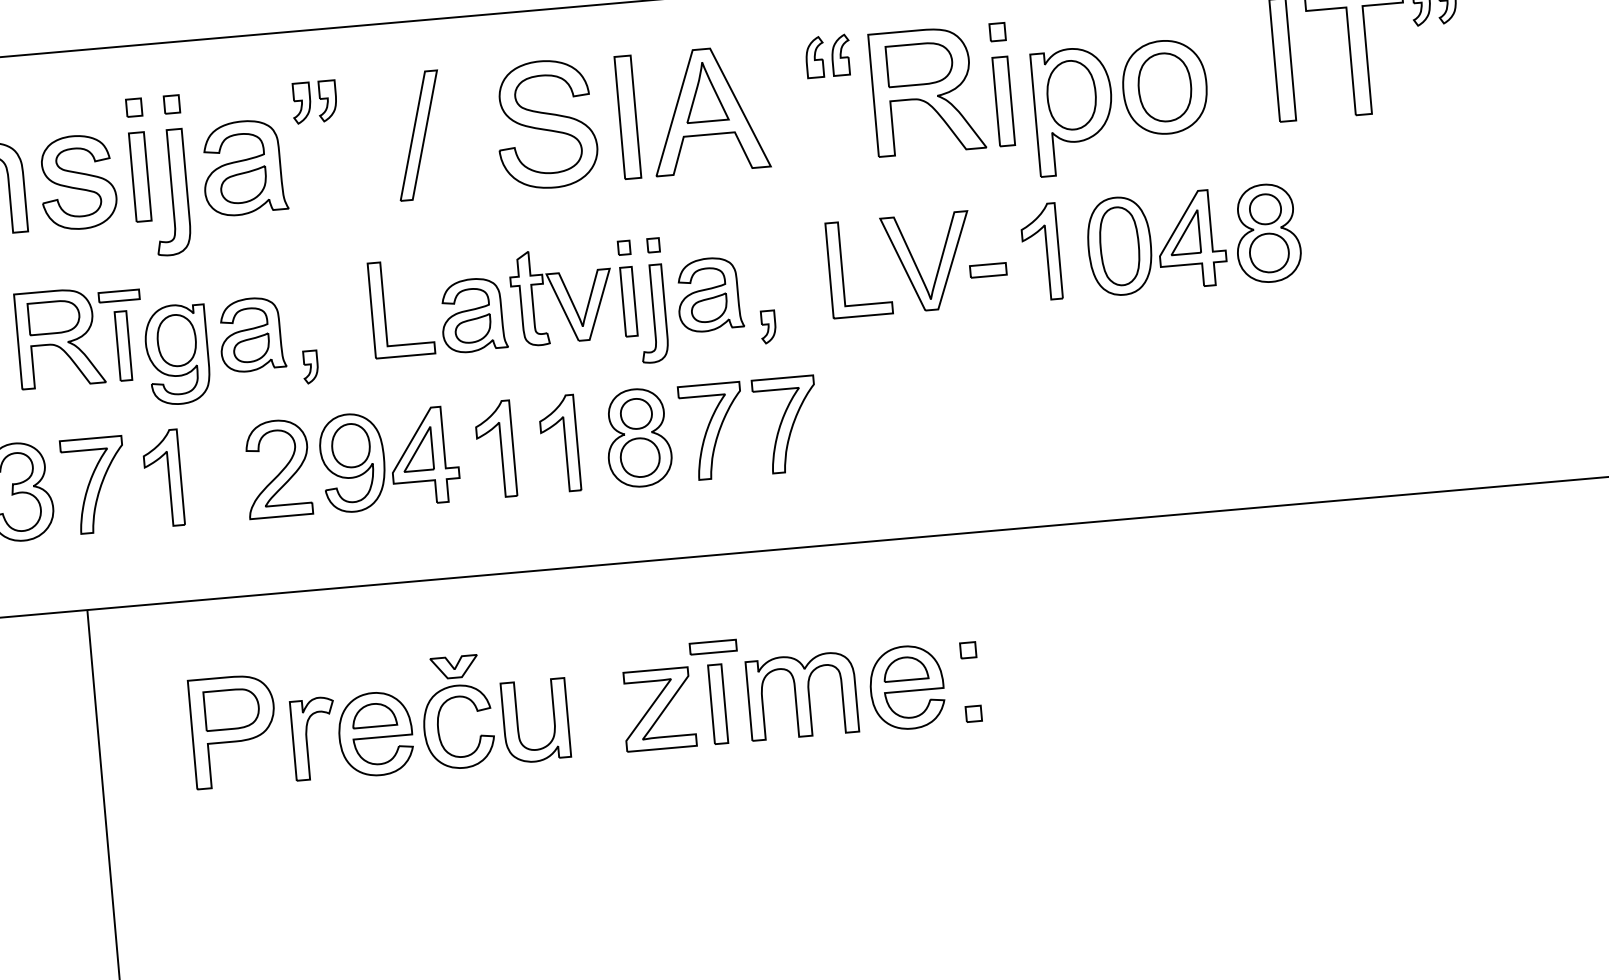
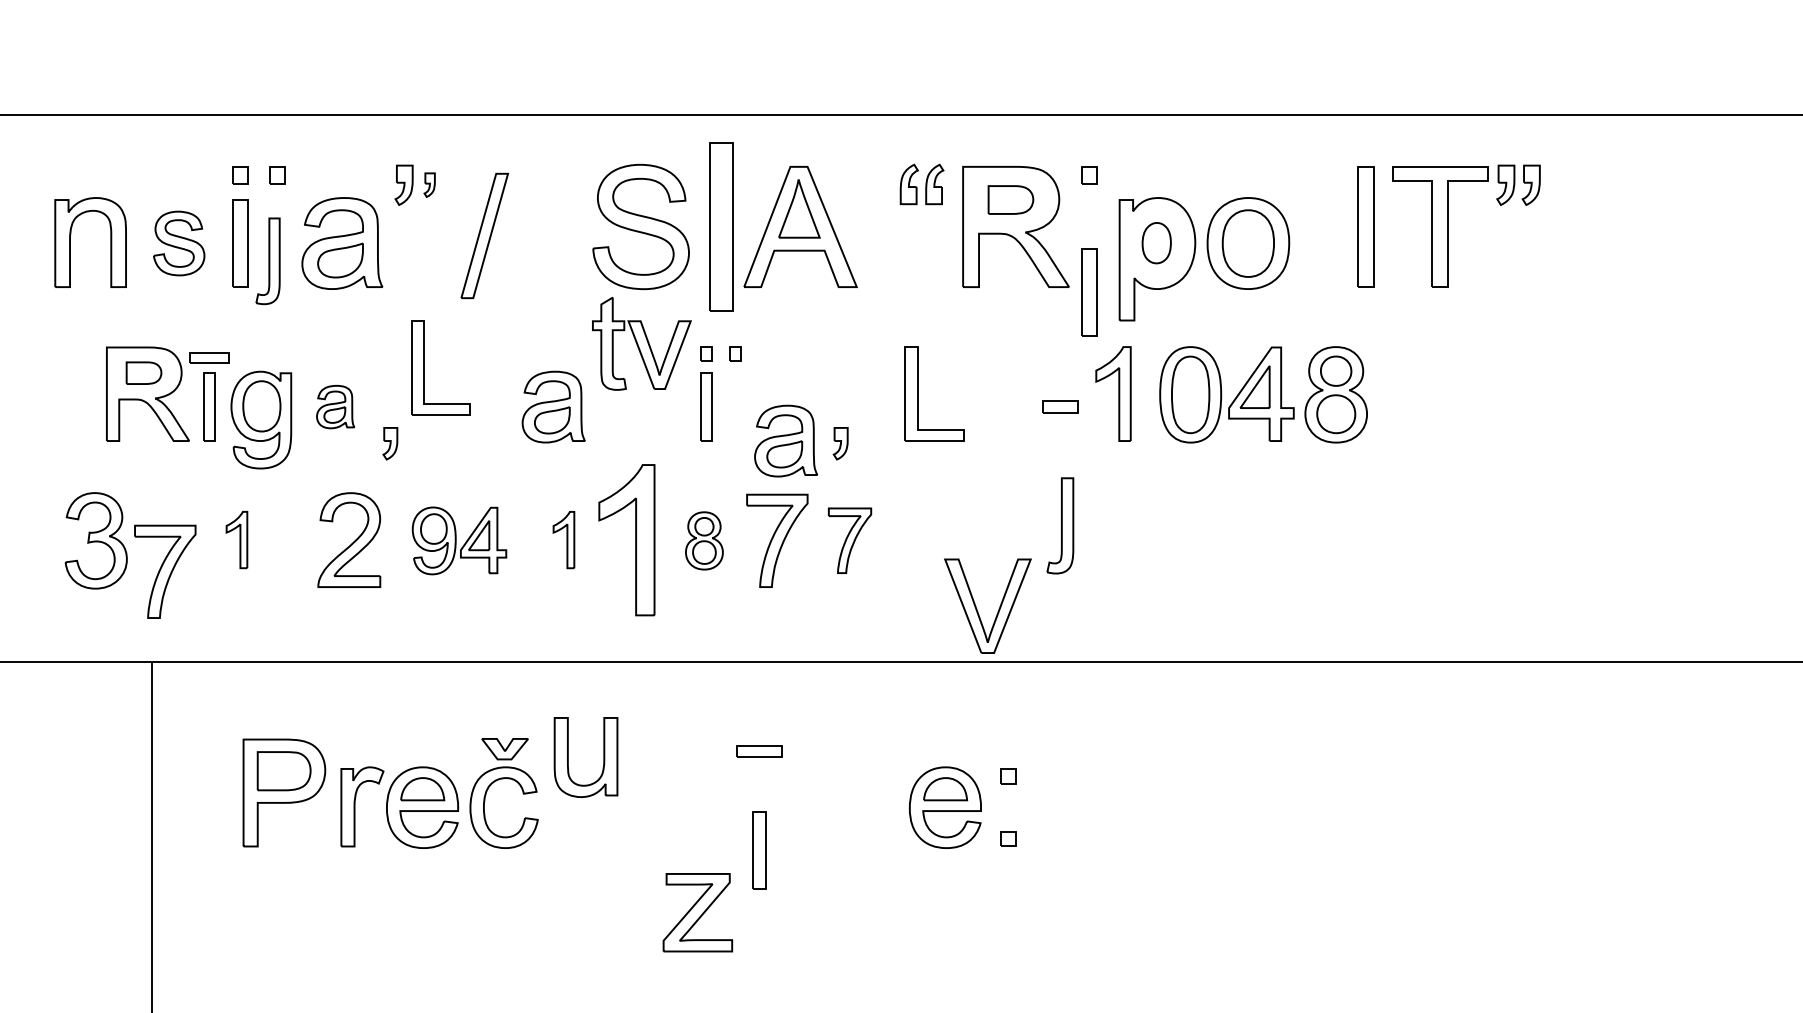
part: (919, 63) -> (1010, 199), size x0.7
part: (1071, 94) -> (1156, 242), size x0.6
part: (327, 100) -> (429, 184), size x0.6
part: (1003, 101) -> (1089, 292), moved
part: (626, 116) -> (720, 226), size x1.4
part: (418, 135) -> (484, 235), moved
part: (78, 182) -> (179, 243), size x0.7
part: (169, 192) -> (267, 261), size x0.7
part: (917, 265) -> (977, 608), moved
part: (710, 294) -> (786, 440), moved
part: (561, 295) -> (641, 343), moved
part: (384, 309) -> (424, 367), moved
part: (652, 313) -> (1060, 525), moved
part: (53, 316) -> (143, 372), size x0.7
part: (251, 334) -> (335, 406), size x0.6
part: (785, 424) -> (849, 540), size x0.7
part: (638, 437) -> (704, 540), size x0.6
part: (559, 443) -> (626, 539), size x1.6
part: (495, 449) -> (563, 539), size x0.6
part: (389, 459) -> (459, 540), size x0.7
part: (162, 478) -> (236, 539), size x0.6
part: (94, 485) -> (165, 571), moved
part: (801, 695) -> (841, 806), removed
part: (718, 703) -> (759, 850), moved
part: (658, 709) -> (697, 912), moved
part: (518, 722) -> (568, 757), moved

